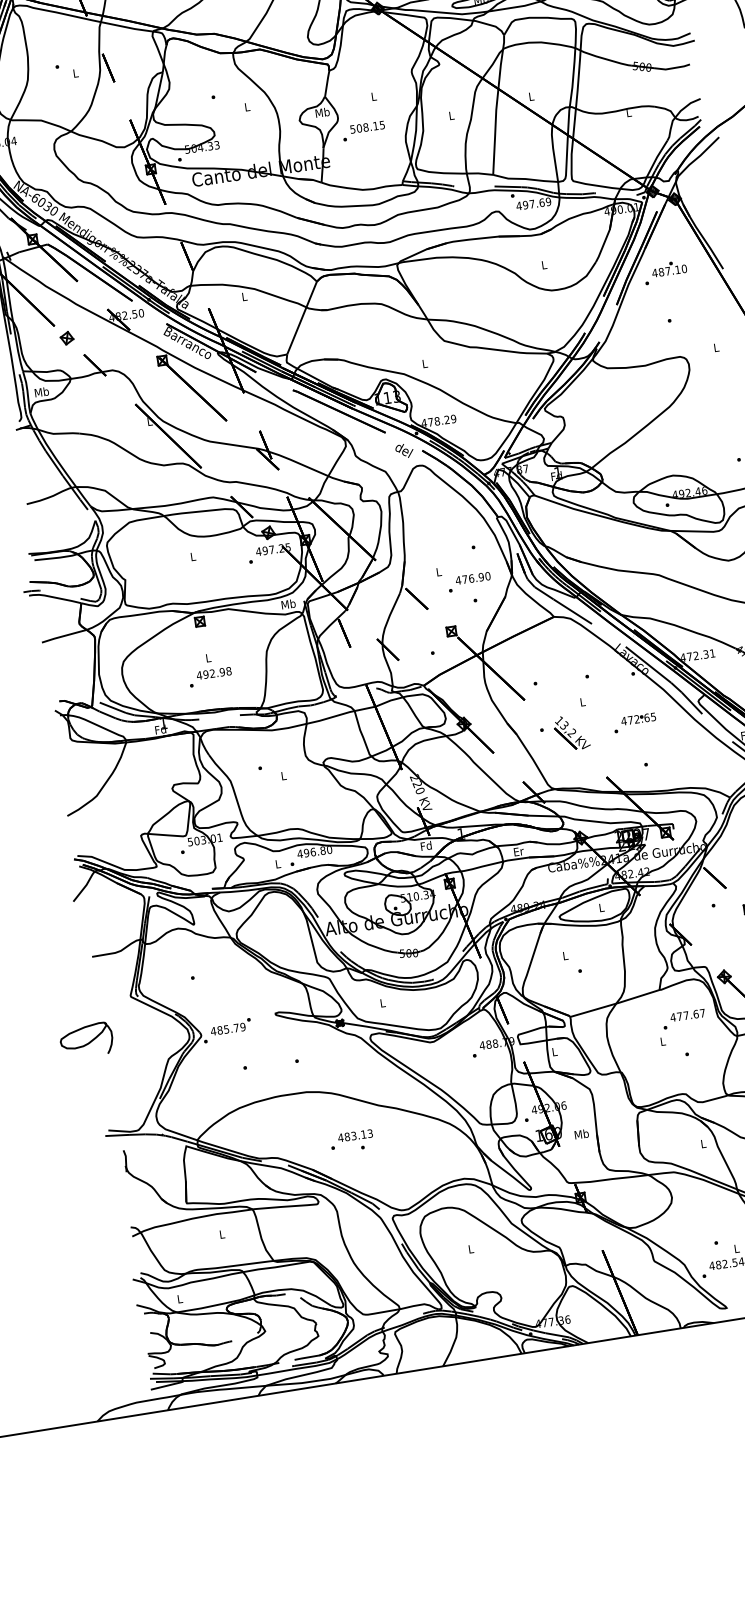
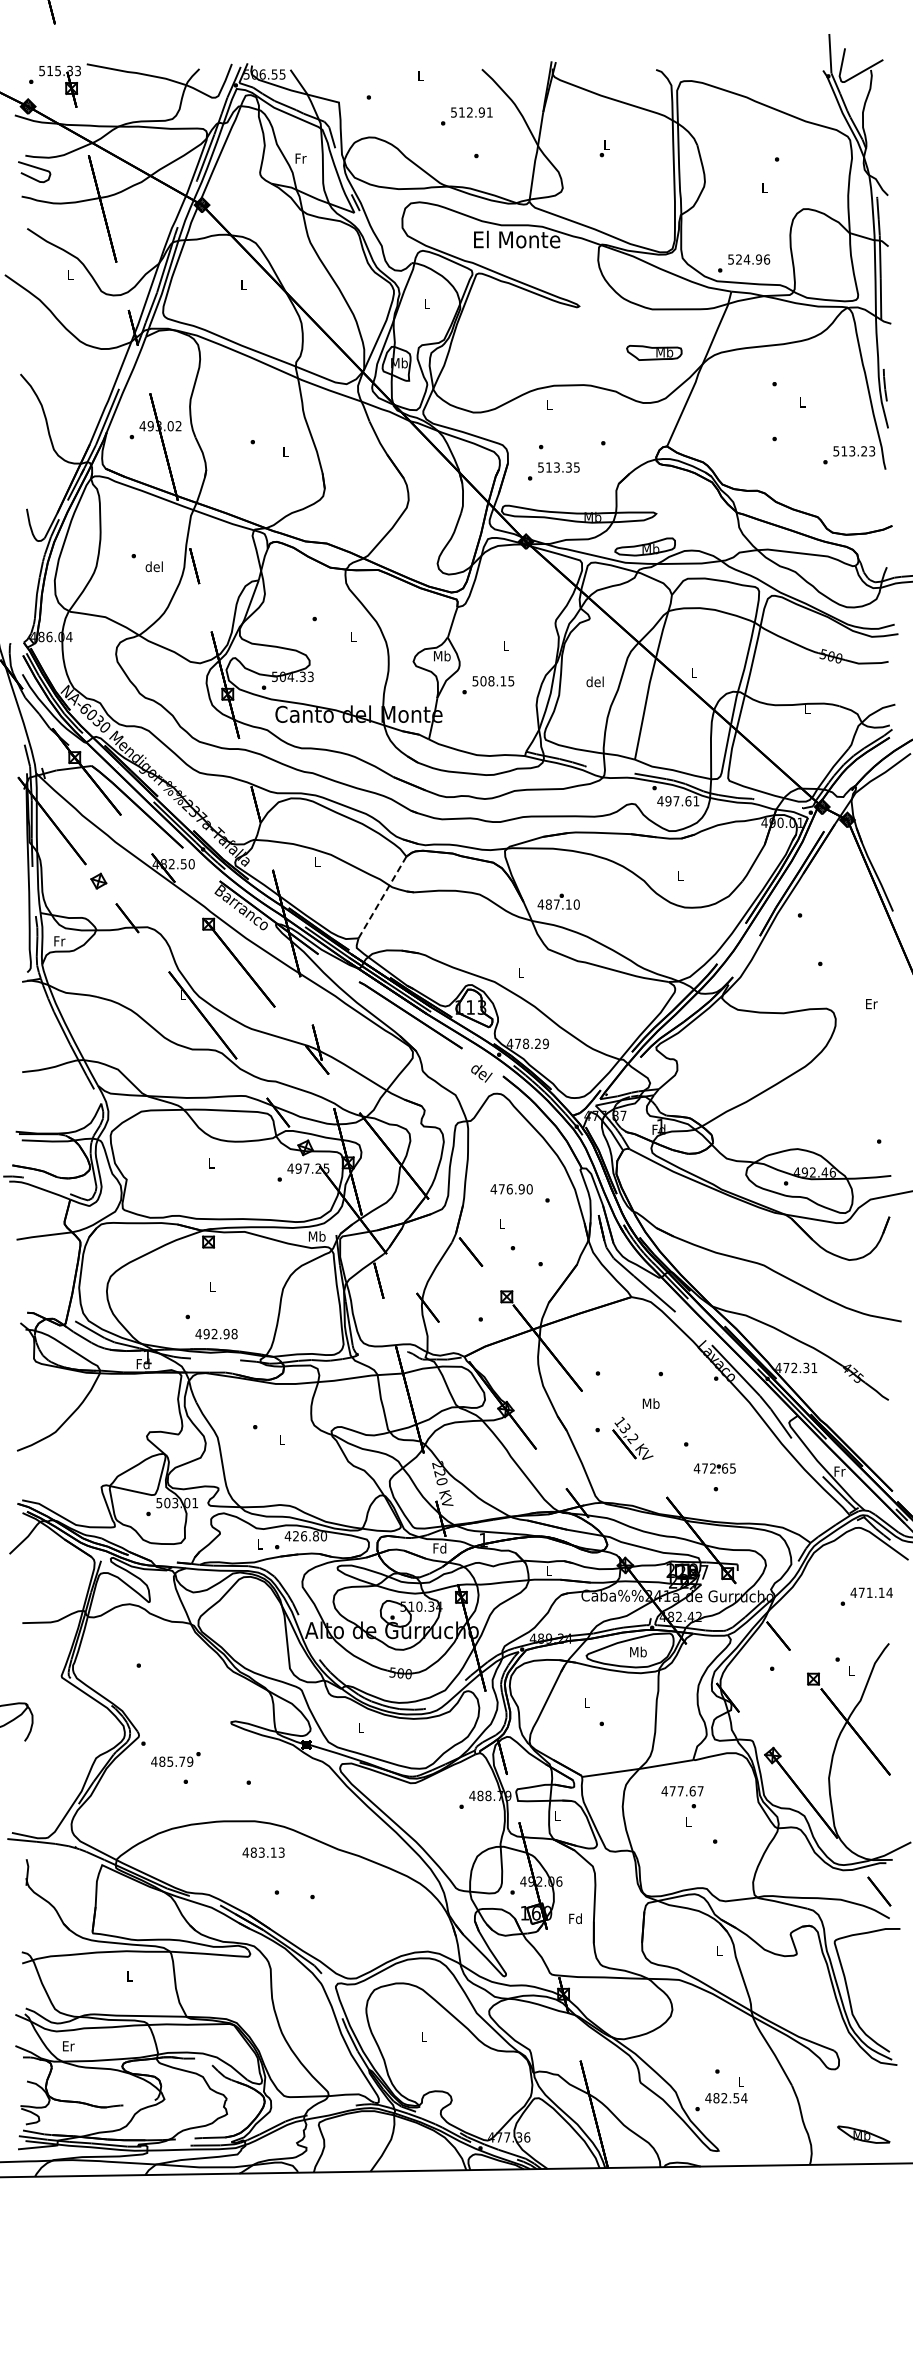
text: (74, 73) -> (153, 566), L -> del
text: (450, 115) -> (594, 681), L -> del
text: (548, 202) -> (696, 801), 497.69 -> 497.61
text: (668, 268) -> (558, 901), moved
line: (302, 318) -> (382, 897), solid -> dashed
text: (716, 348) -> (871, 1004), L -> Er
text: (41, 391) -> (59, 940), Mb -> Fr
text: (472, 578) -> (511, 1189), moved
text: (214, 672) -> (216, 1333), moved
text: (582, 702) -> (650, 1403), L -> Mb
text: (638, 719) -> (714, 1468), moved
text: (519, 852) -> (549, 1571), Er -> L
text: (307, 853) -> (296, 1536), 496.80 -> 426.80
text: (601, 907) -> (638, 1651), L -> Mb
text: (687, 1015) -> (682, 1791), moved
text: (230, 1026) -> (175, 1759), moved
text: (581, 1134) -> (575, 1918), Mb -> Fd
text: (355, 1135) -> (263, 1852), moved
text: (180, 1299) -> (68, 2046), L -> Er

